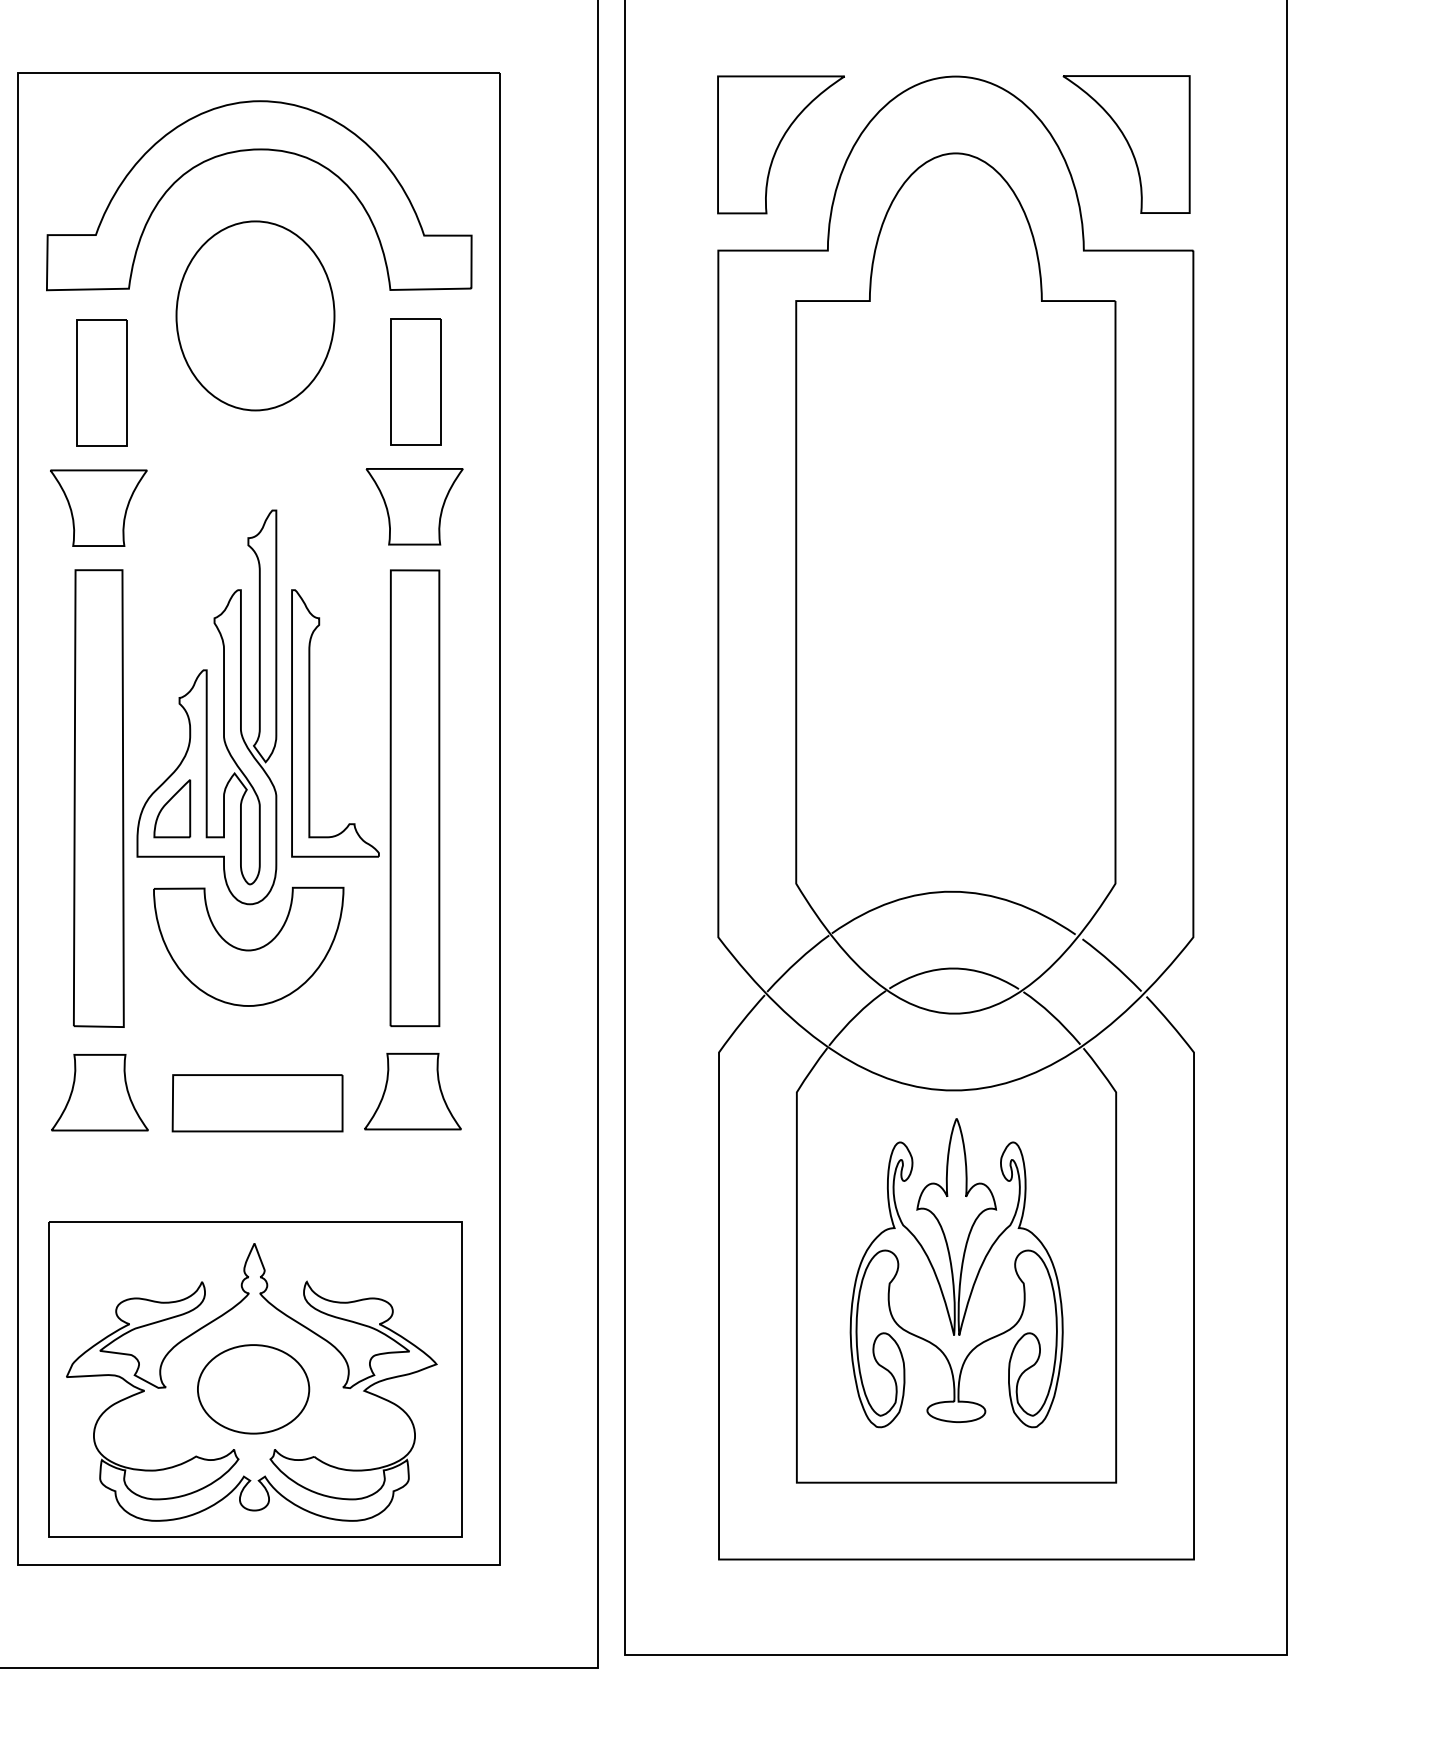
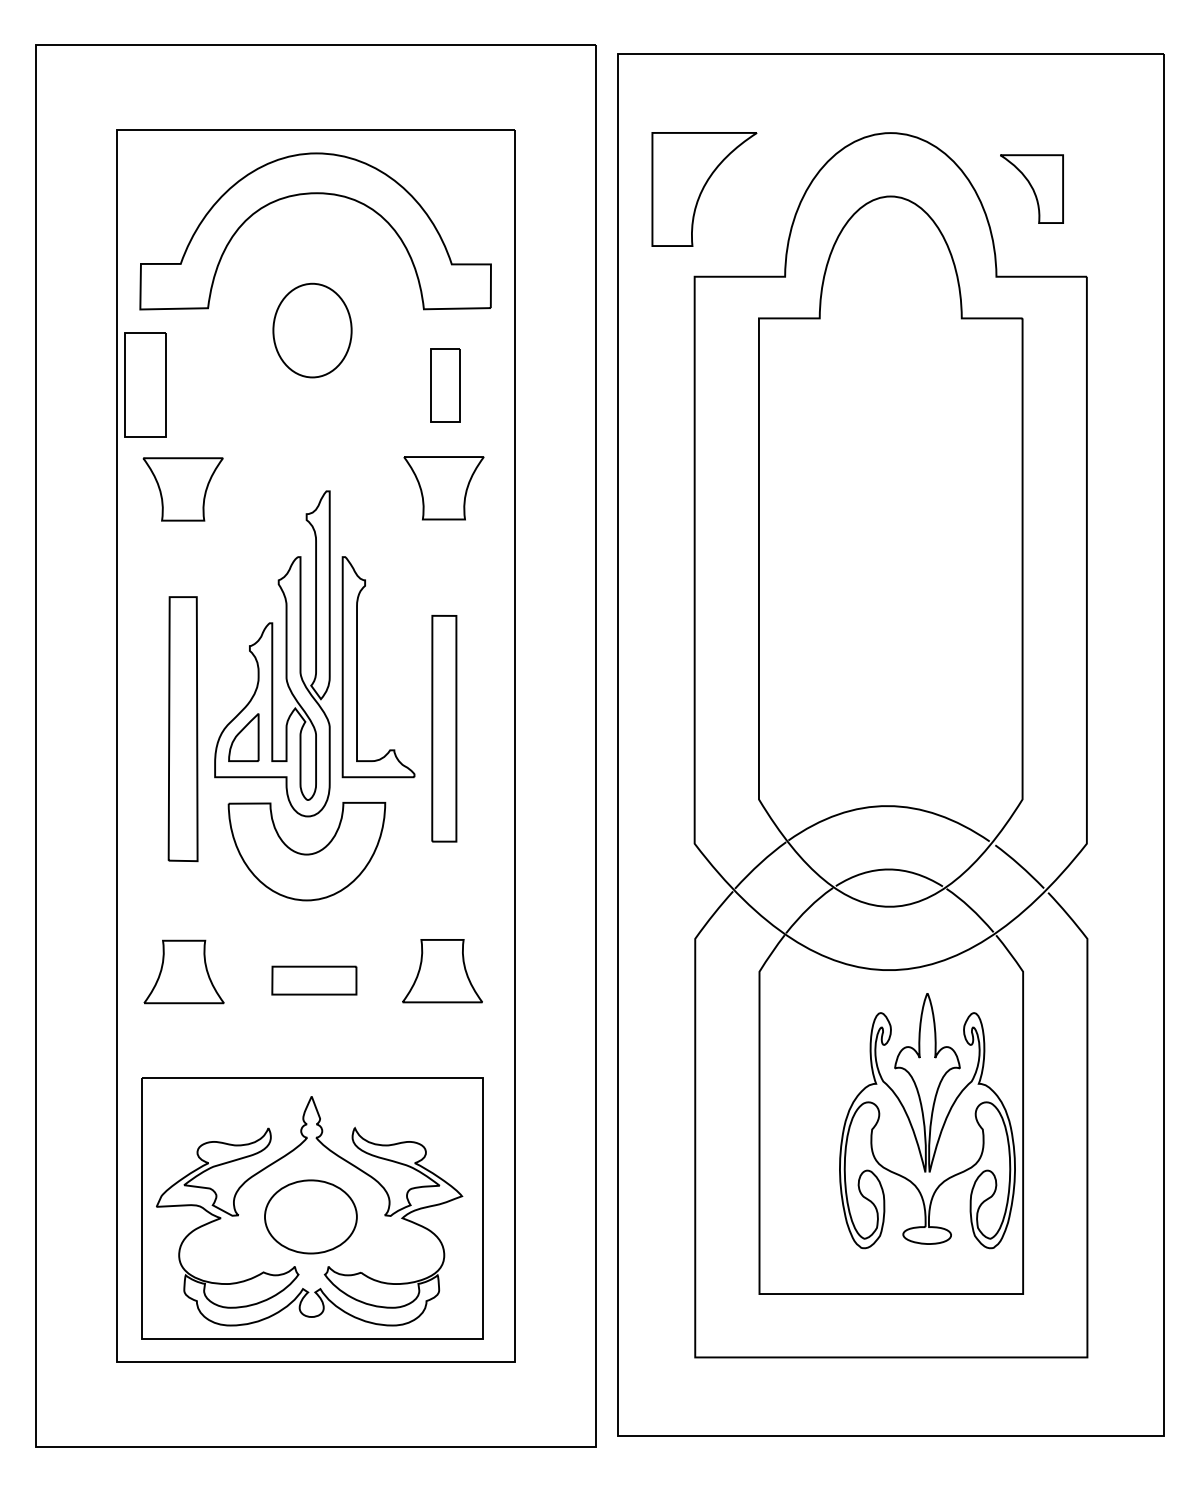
part: (1126, 143) -> (1031, 188), size x0.6
part: (781, 144) -> (704, 189), moved
part: (255, 315) -> (312, 330), size x0.6
part: (416, 381) -> (445, 384), size x0.7
part: (102, 382) -> (145, 384), moved
part: (97, 797) -> (182, 728), size x0.7
part: (415, 797) -> (444, 728), size x0.6
part: (257, 1102) -> (314, 980), size x0.6
part: (956, 1273) -> (927, 1121), moved

